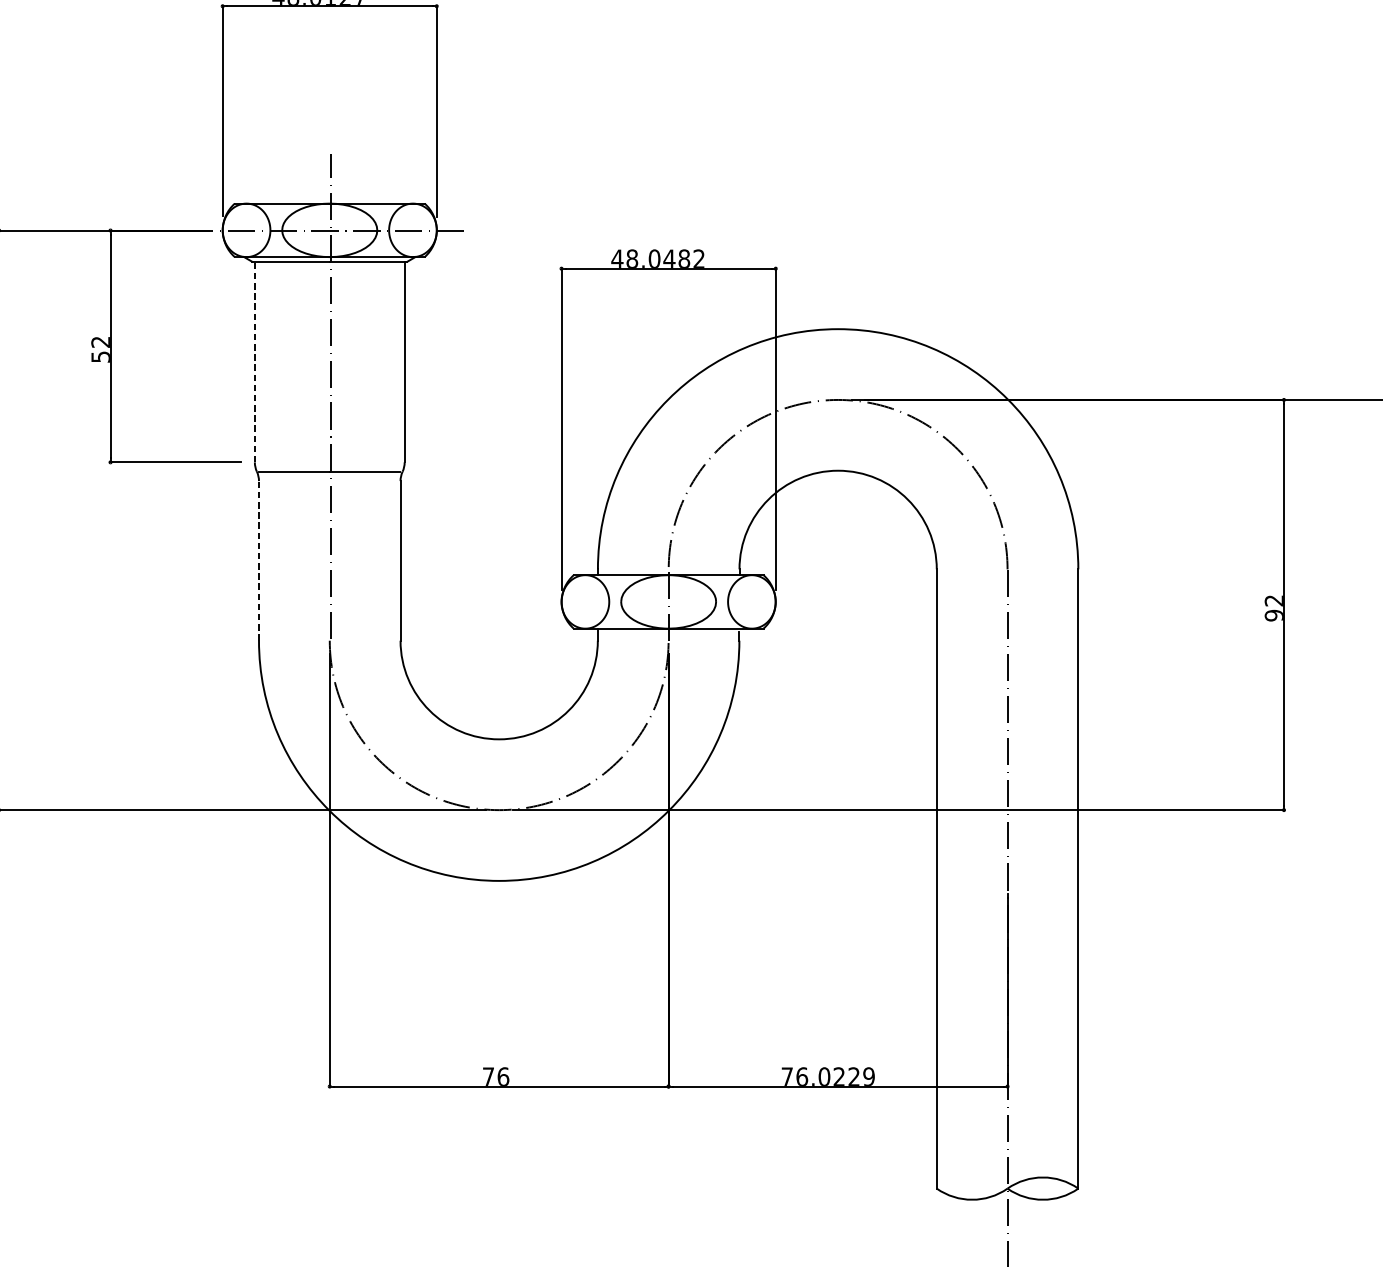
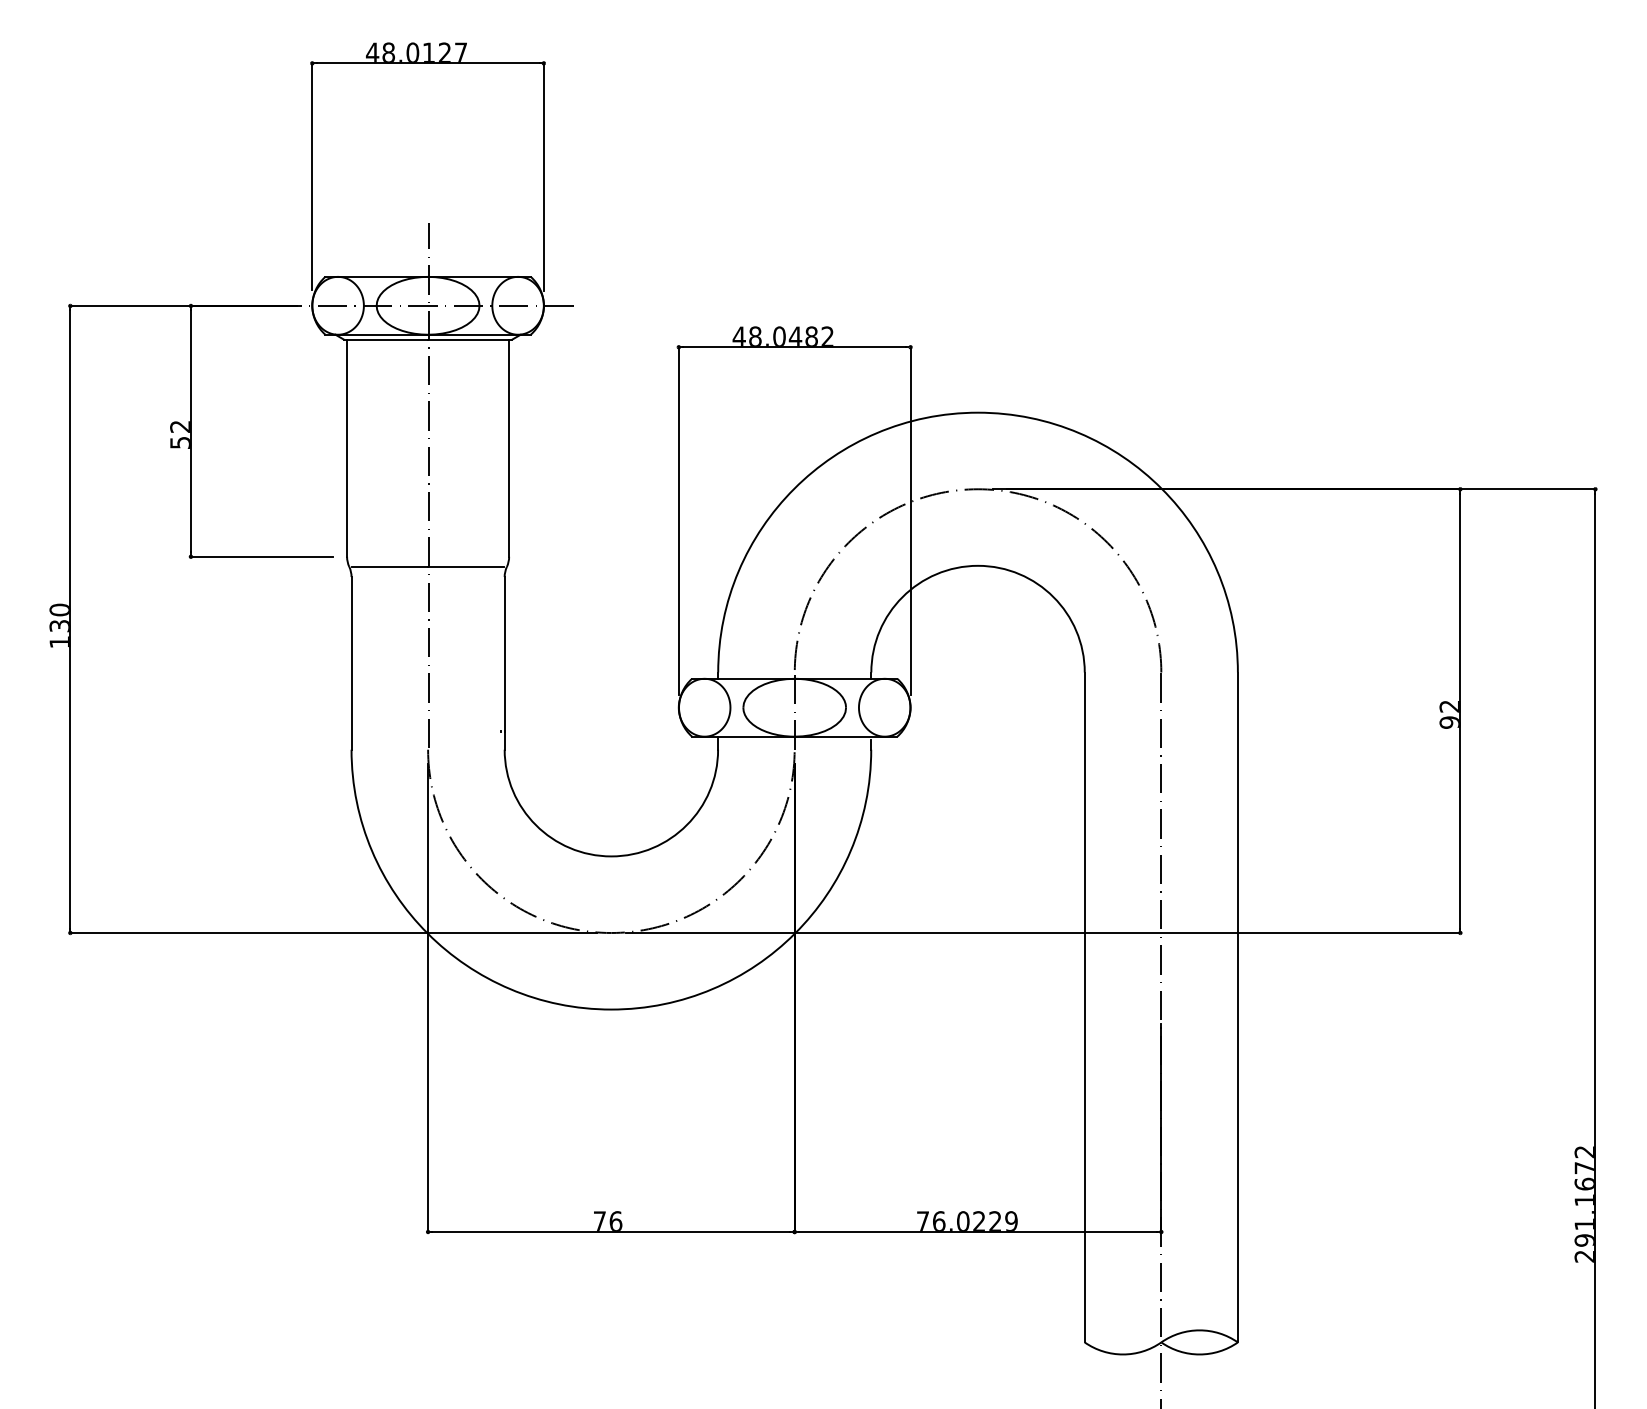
line: (255, 362) -> (347, 448), dashed -> solid
line: (258, 560) -> (351, 662), dashed -> solid

